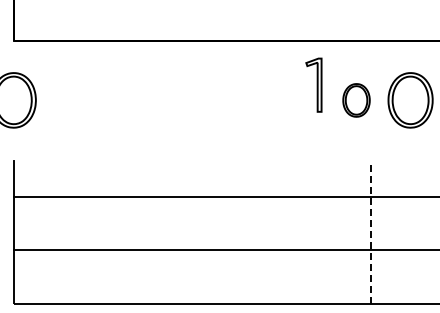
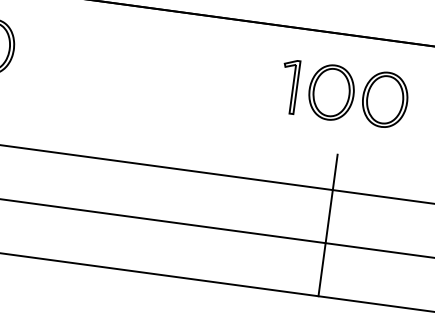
part: (313, 84) -> (289, 85), moved
part: (356, 100) -> (331, 92), size x1.67
line: (370, 232) -> (327, 225), dashed -> solid

